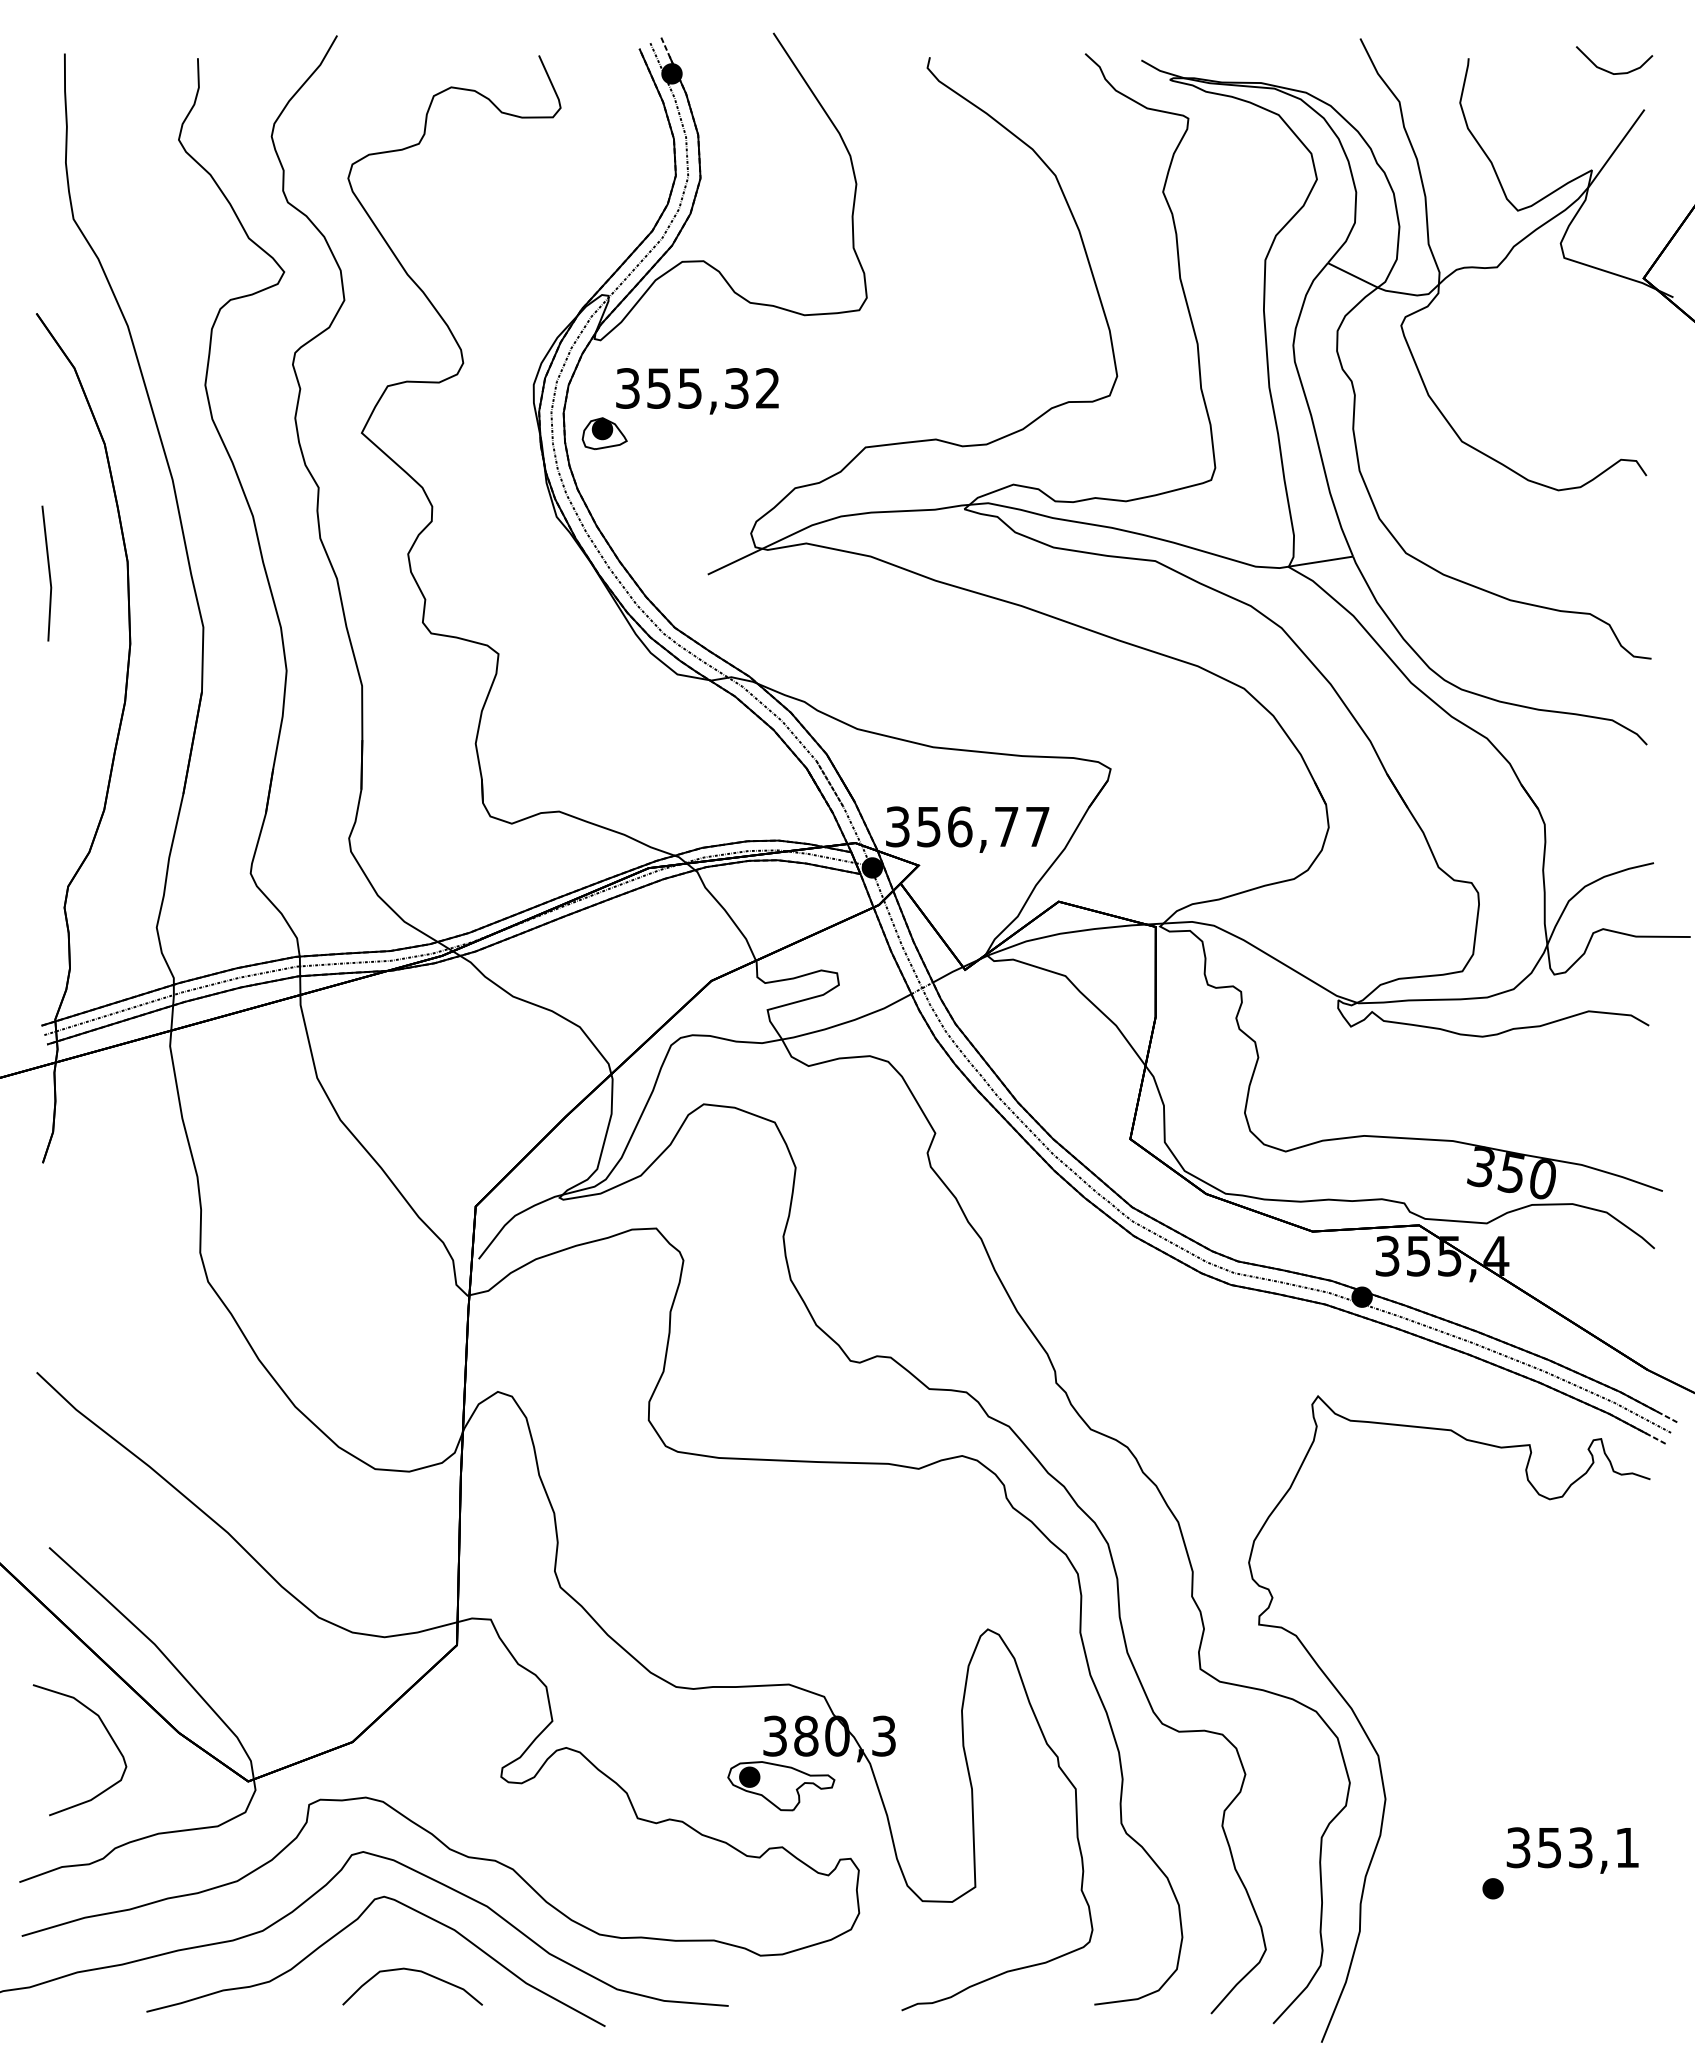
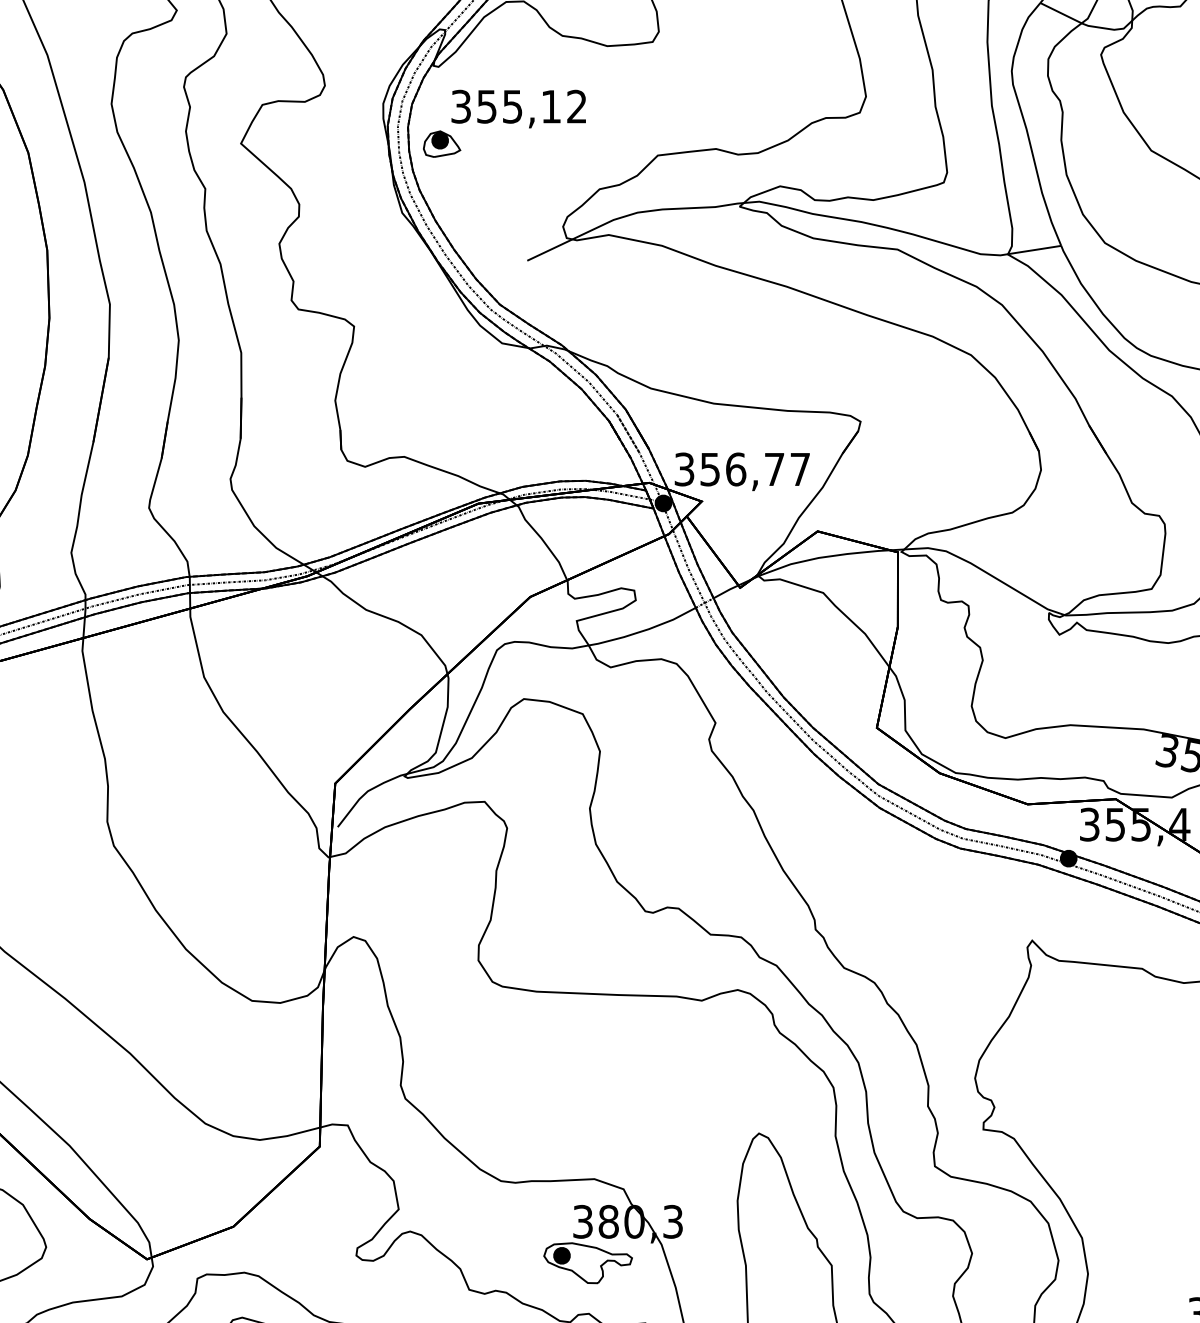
text: (736, 388) -> (551, 106), 355,32 -> 355,12

